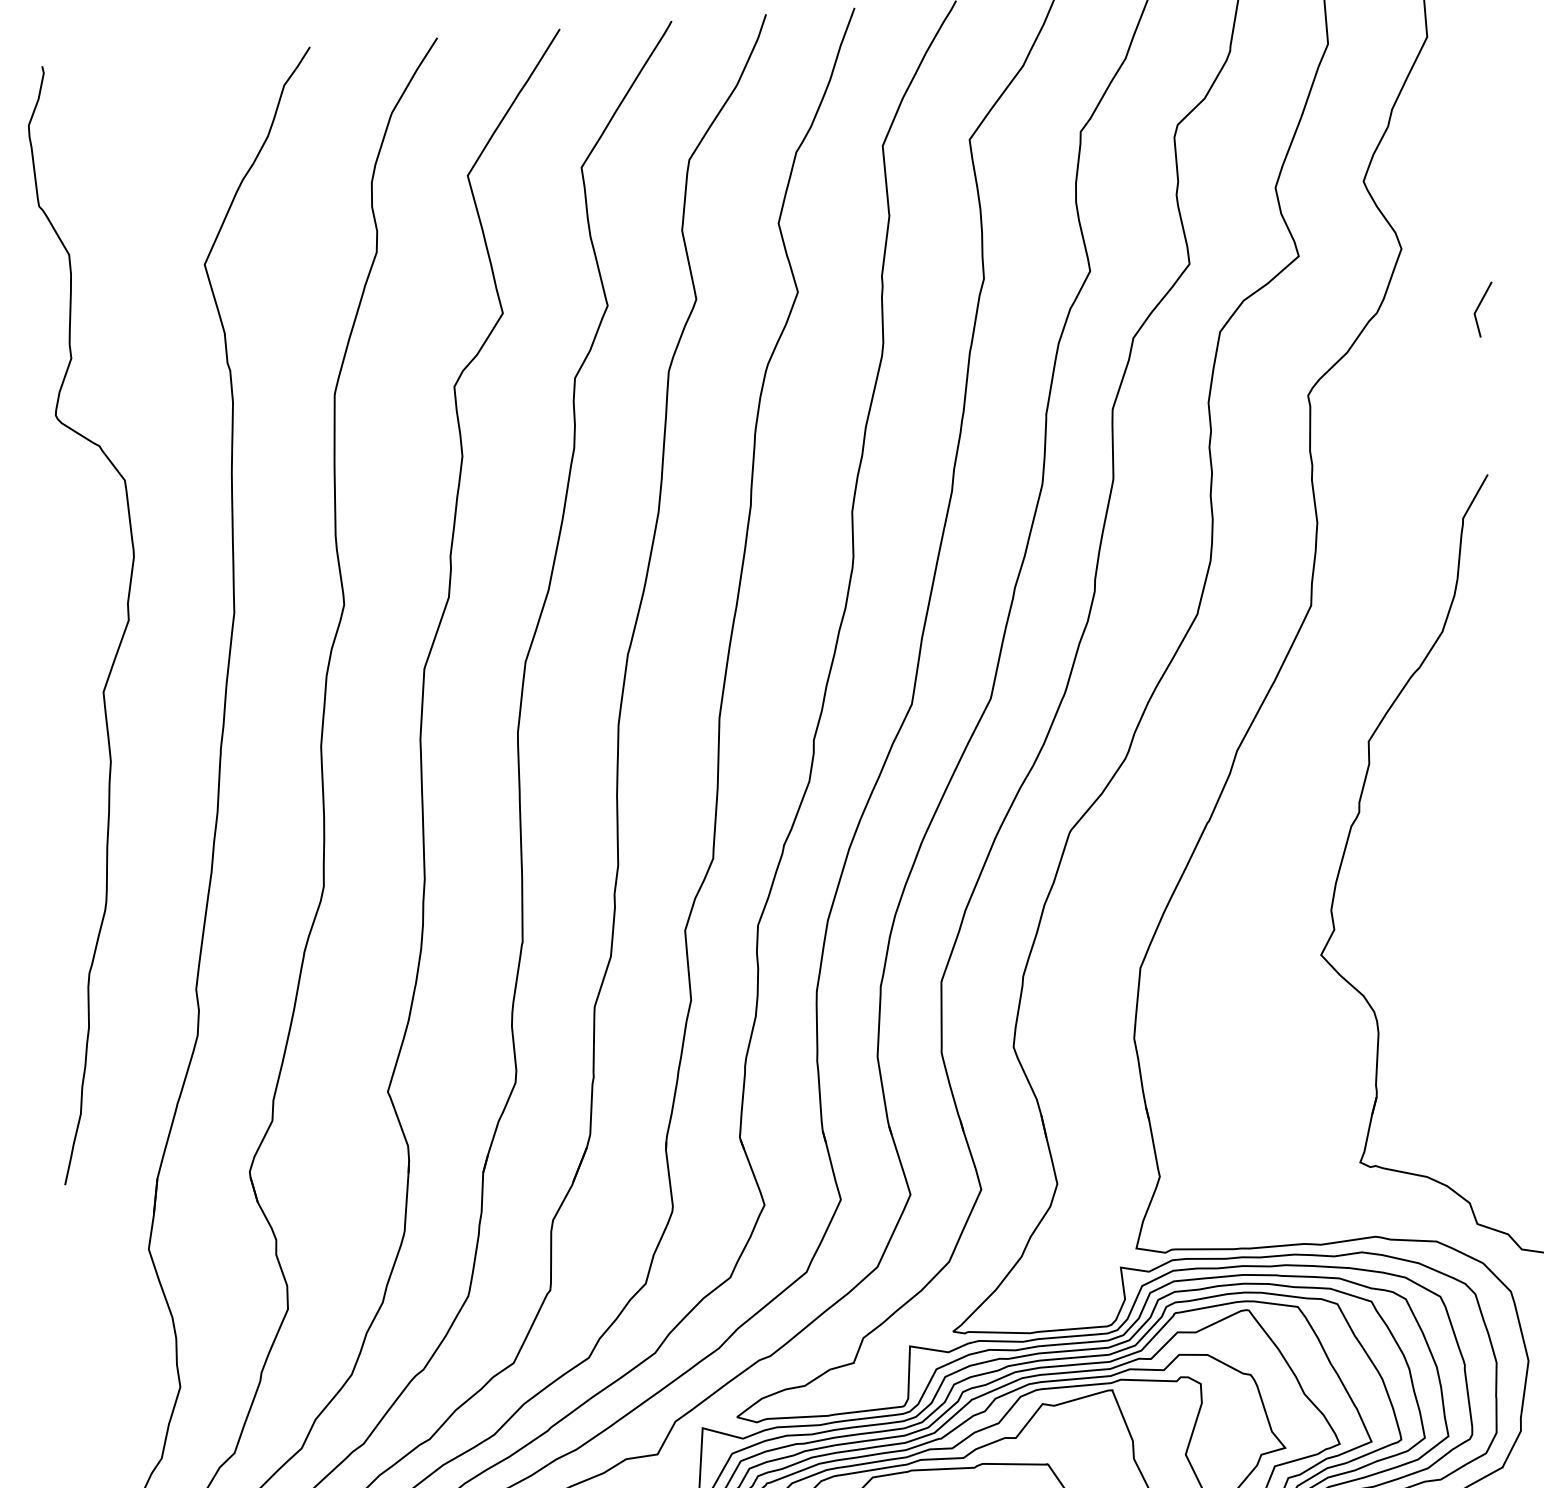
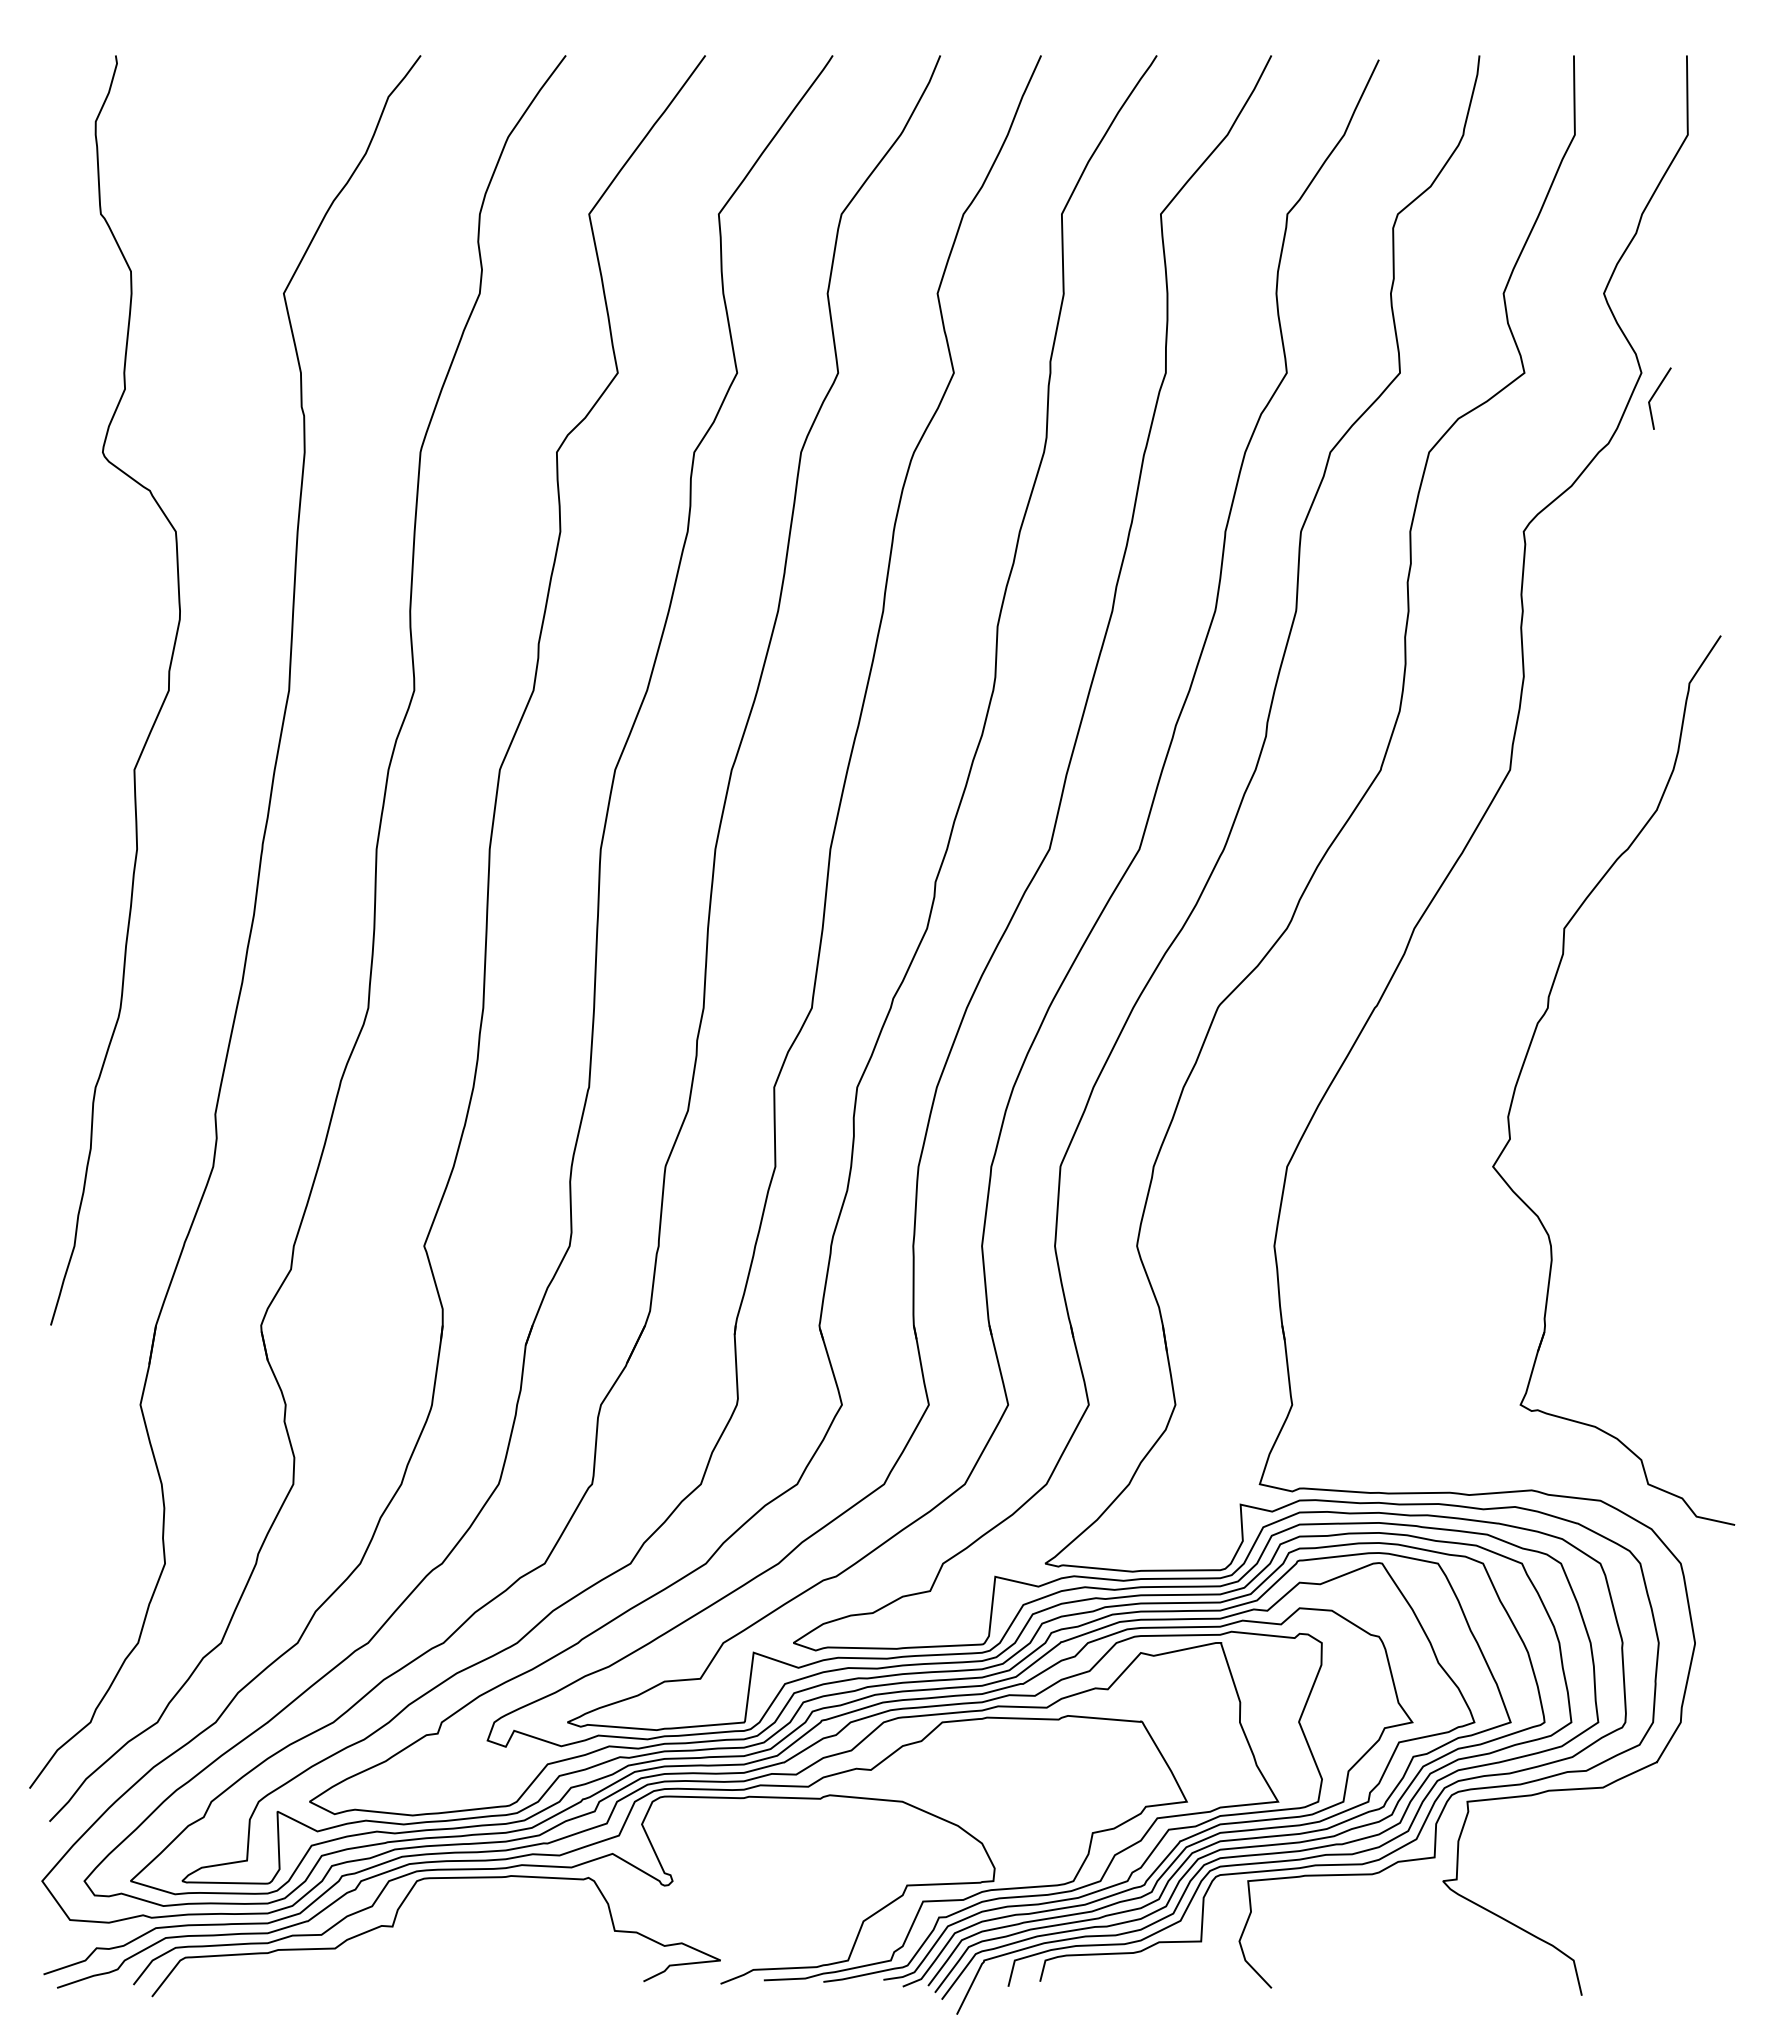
line: (1479, 306) -> (1655, 394), moved

